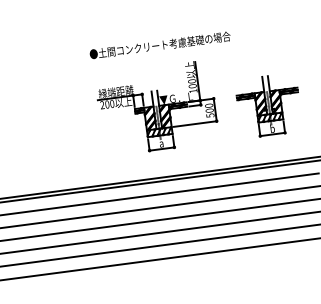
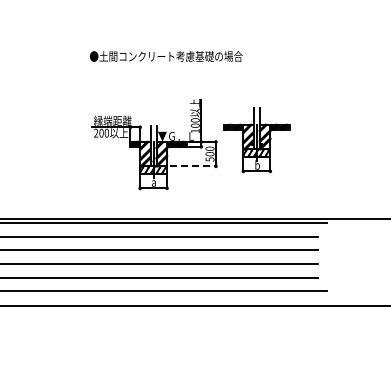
text: (159, 45) -> (165, 56), moved
part: (268, 106) -> (256, 140), moved
line: (196, 124) -> (193, 166), solid -> dashed

